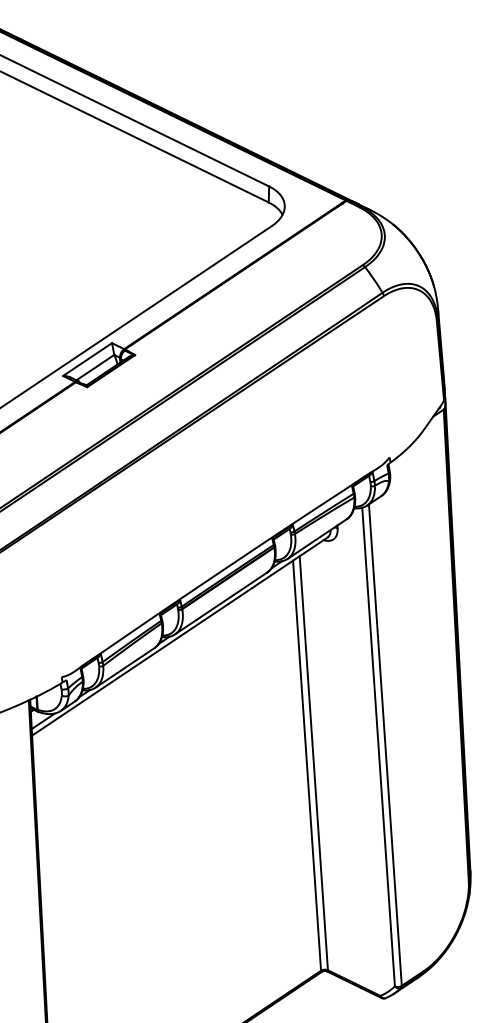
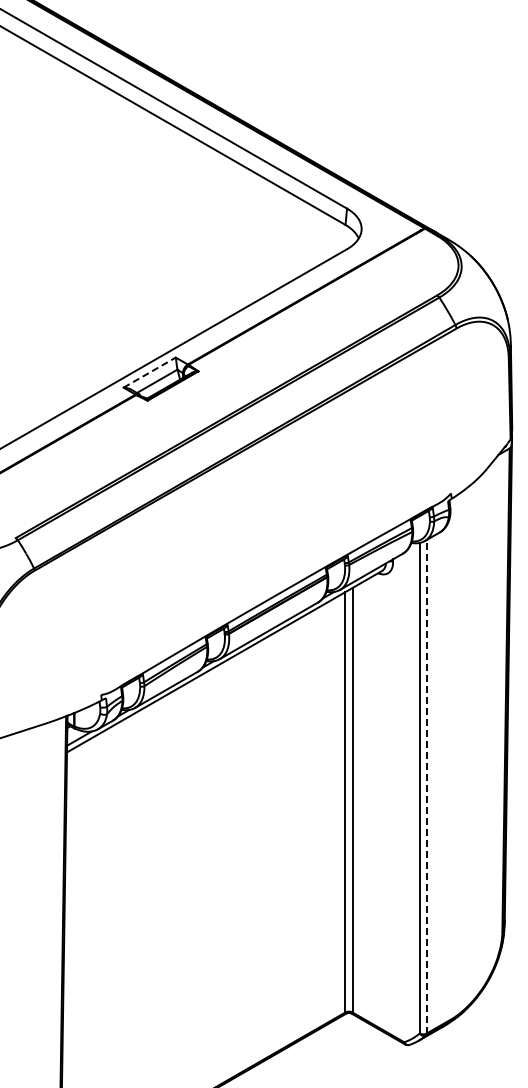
line: (88, 359) -> (150, 372), solid -> dashed
line: (385, 744) -> (426, 786), solid -> dashed

